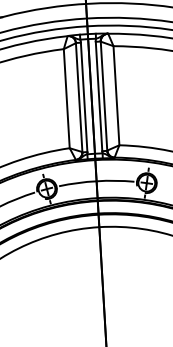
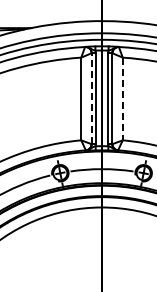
line: (116, 96) -> (122, 99), solid -> dashed
line: (78, 97) -> (91, 98), solid -> dashed

